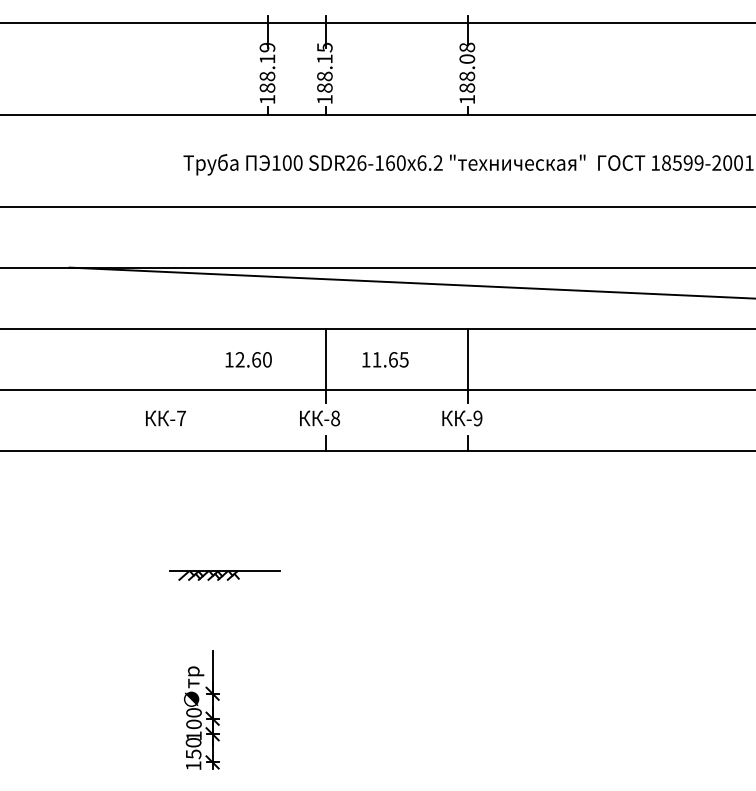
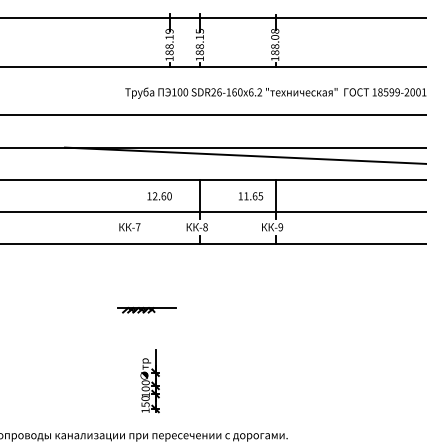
text: (386, 360) -> (251, 196), moved
text: (165, 418) -> (129, 227), moved
part: (201, 710) -> (149, 381), moved

